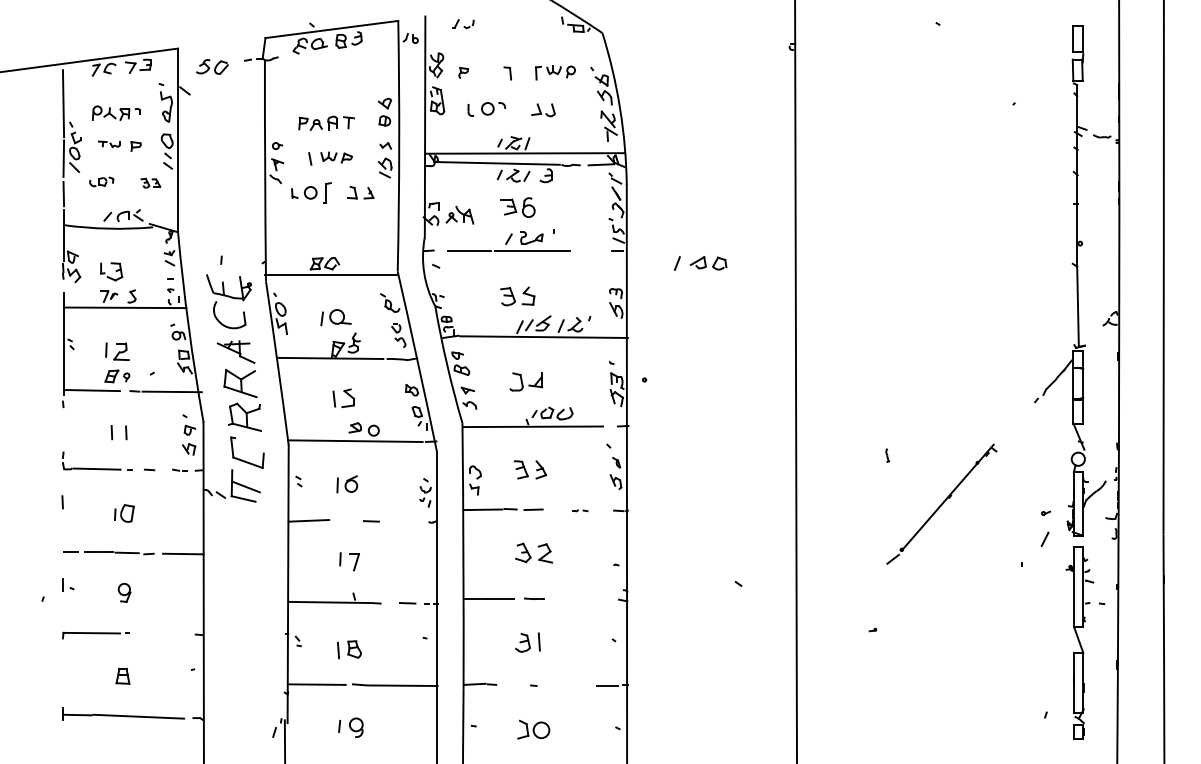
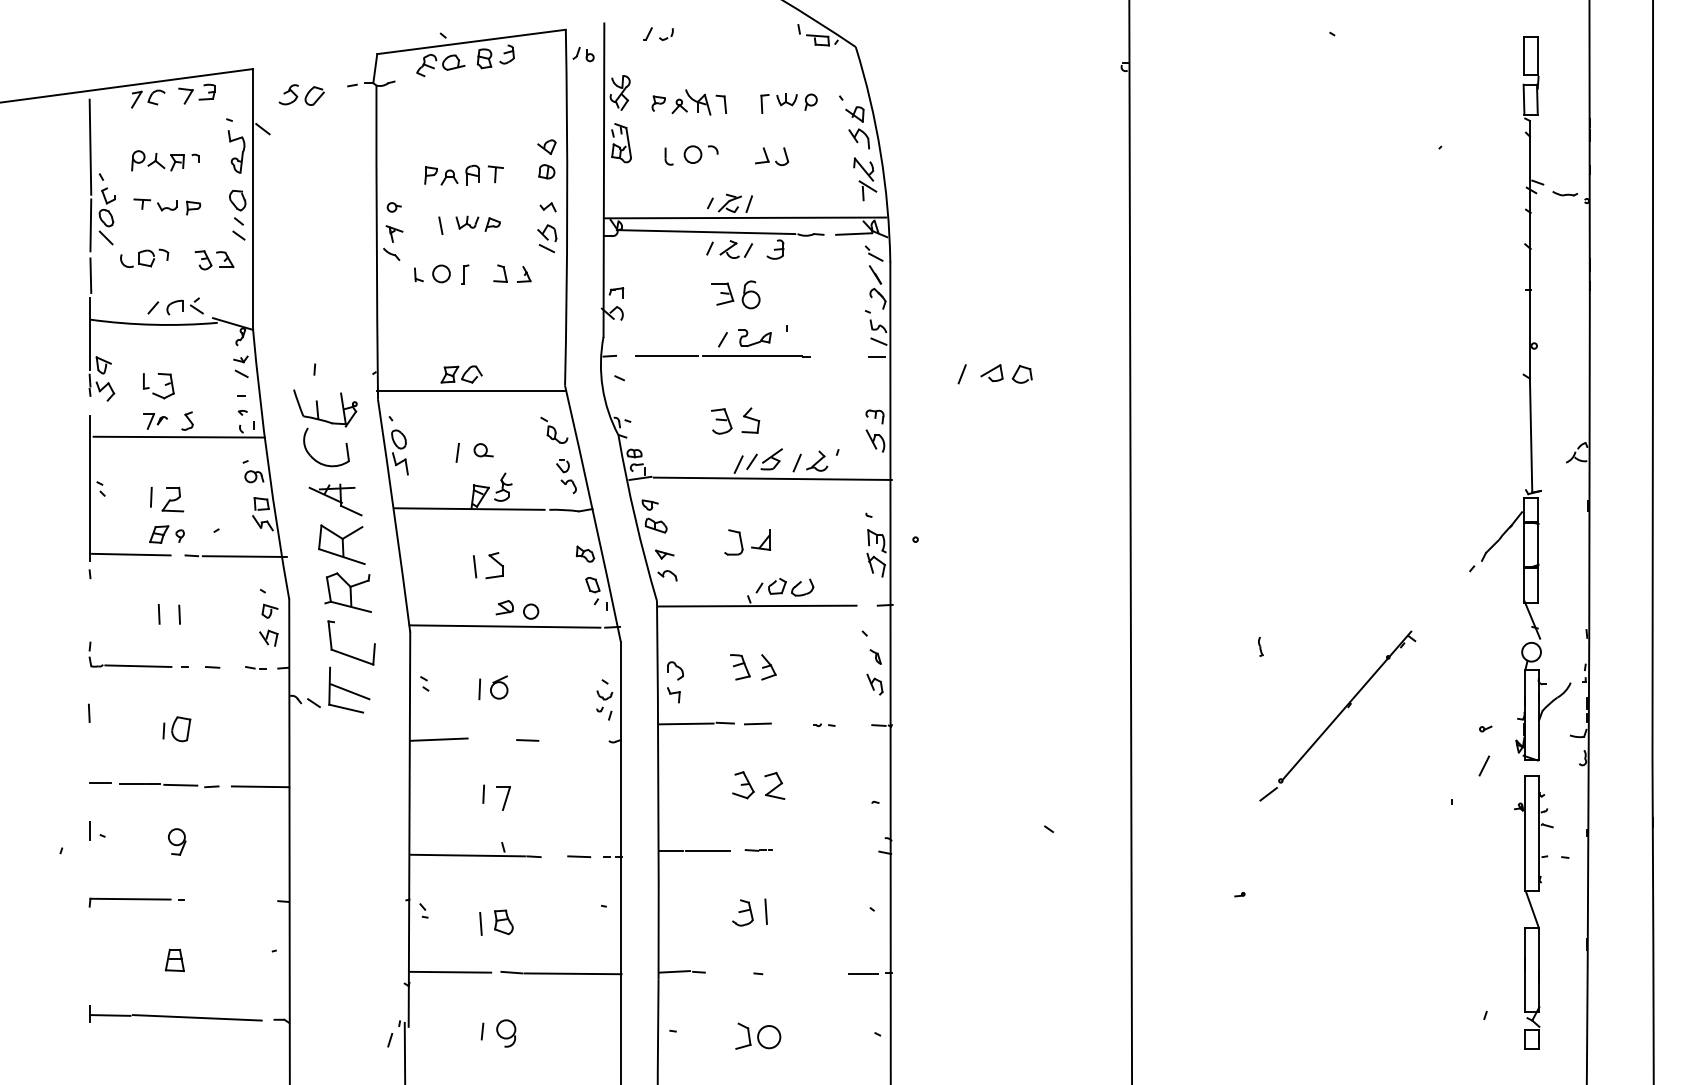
part: (109, 143) -> (155, 204), size x1.43
part: (101, 182) -> (144, 258), size x1.43
part: (150, 183) -> (214, 260), size x1.43
part: (327, 193) -> (465, 274), size x0.62
part: (460, 215) -> (691, 102), moved
part: (340, 317) -> (483, 450), size x0.62

